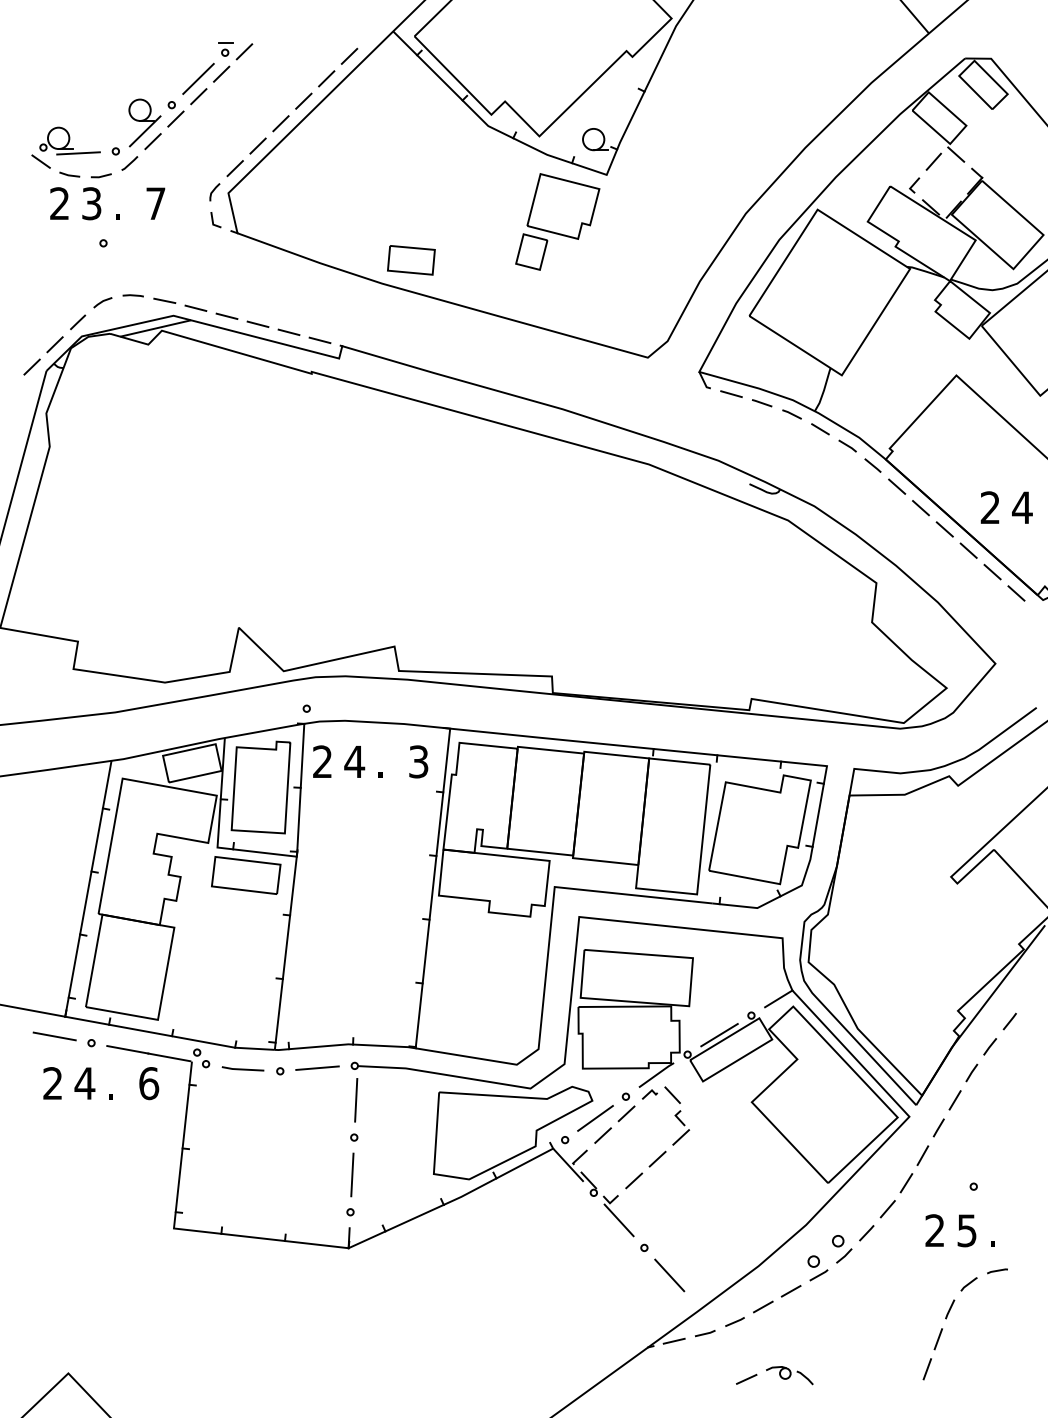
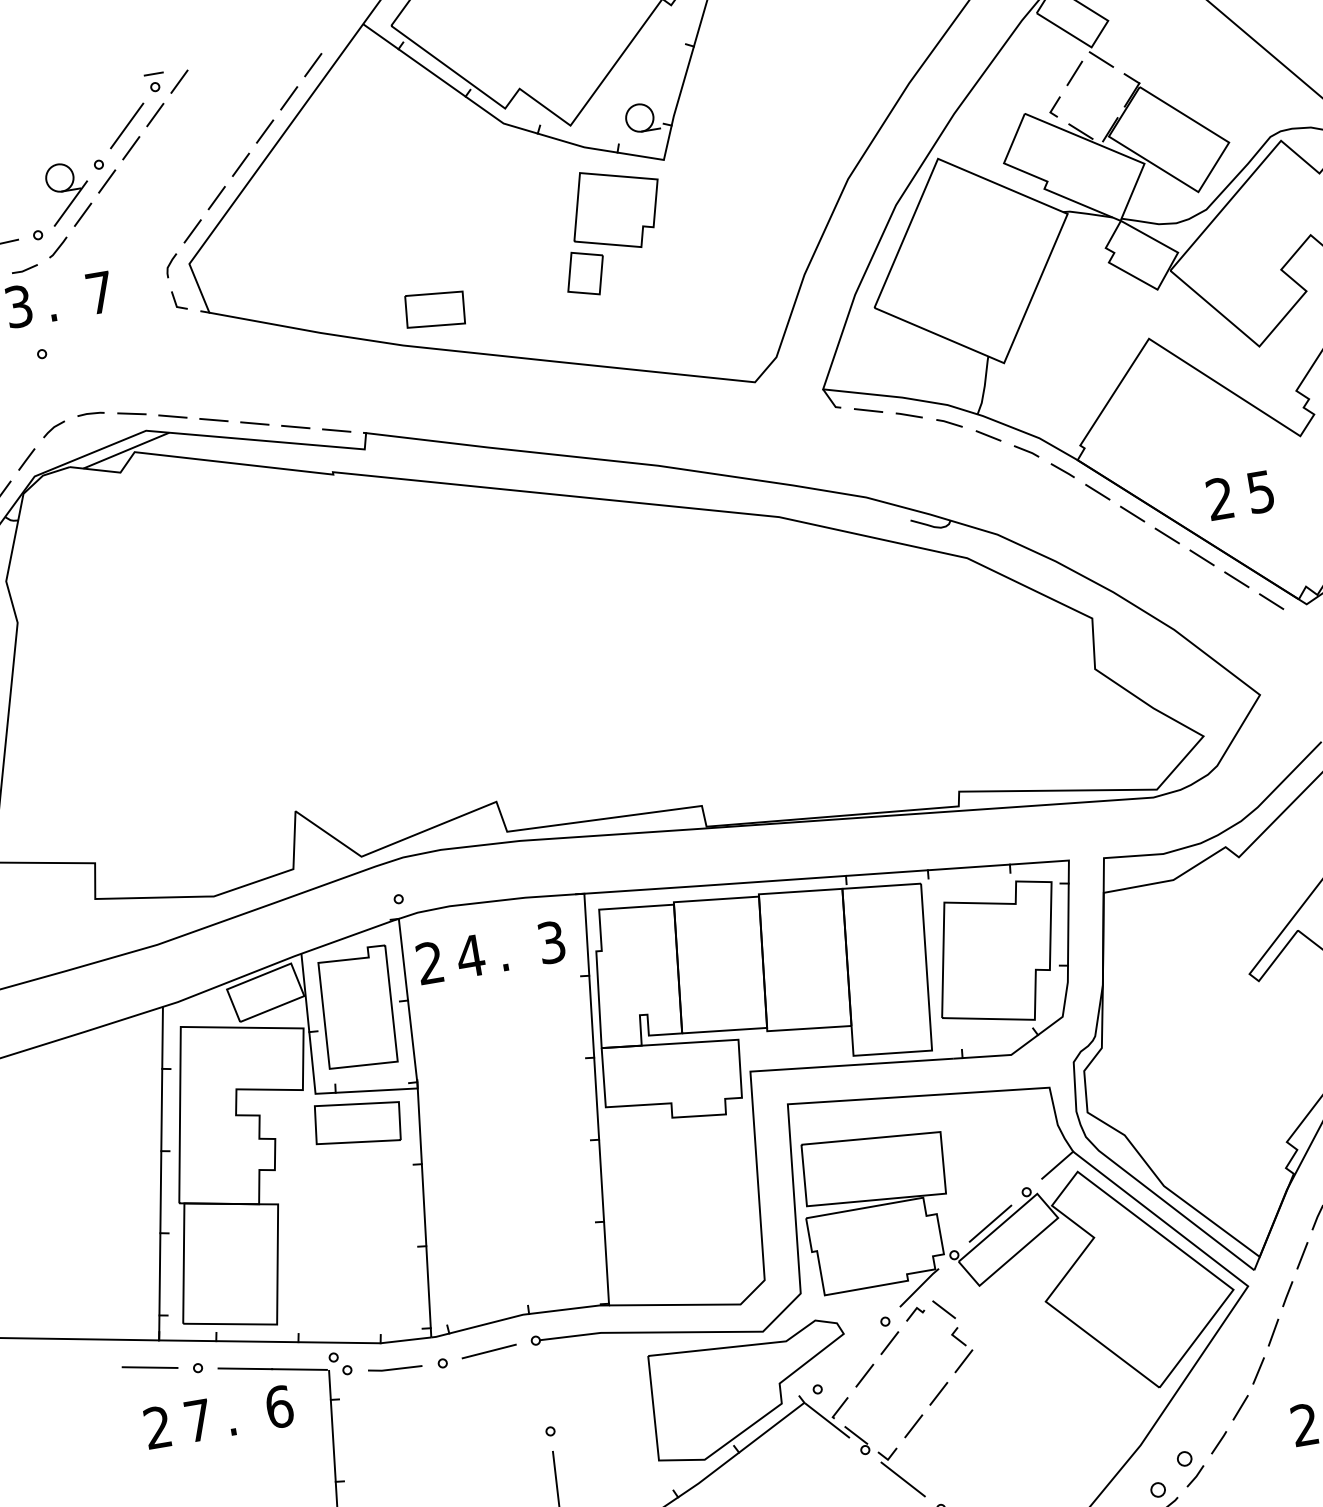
text: (1022, 507) -> (1260, 491), 4 -> 5
text: (84, 1083) -> (197, 1420), 4 -> 7
line: (356, 1100) -> (545, 1384), removed
line: (595, 1117) -> (851, 1354), removed

